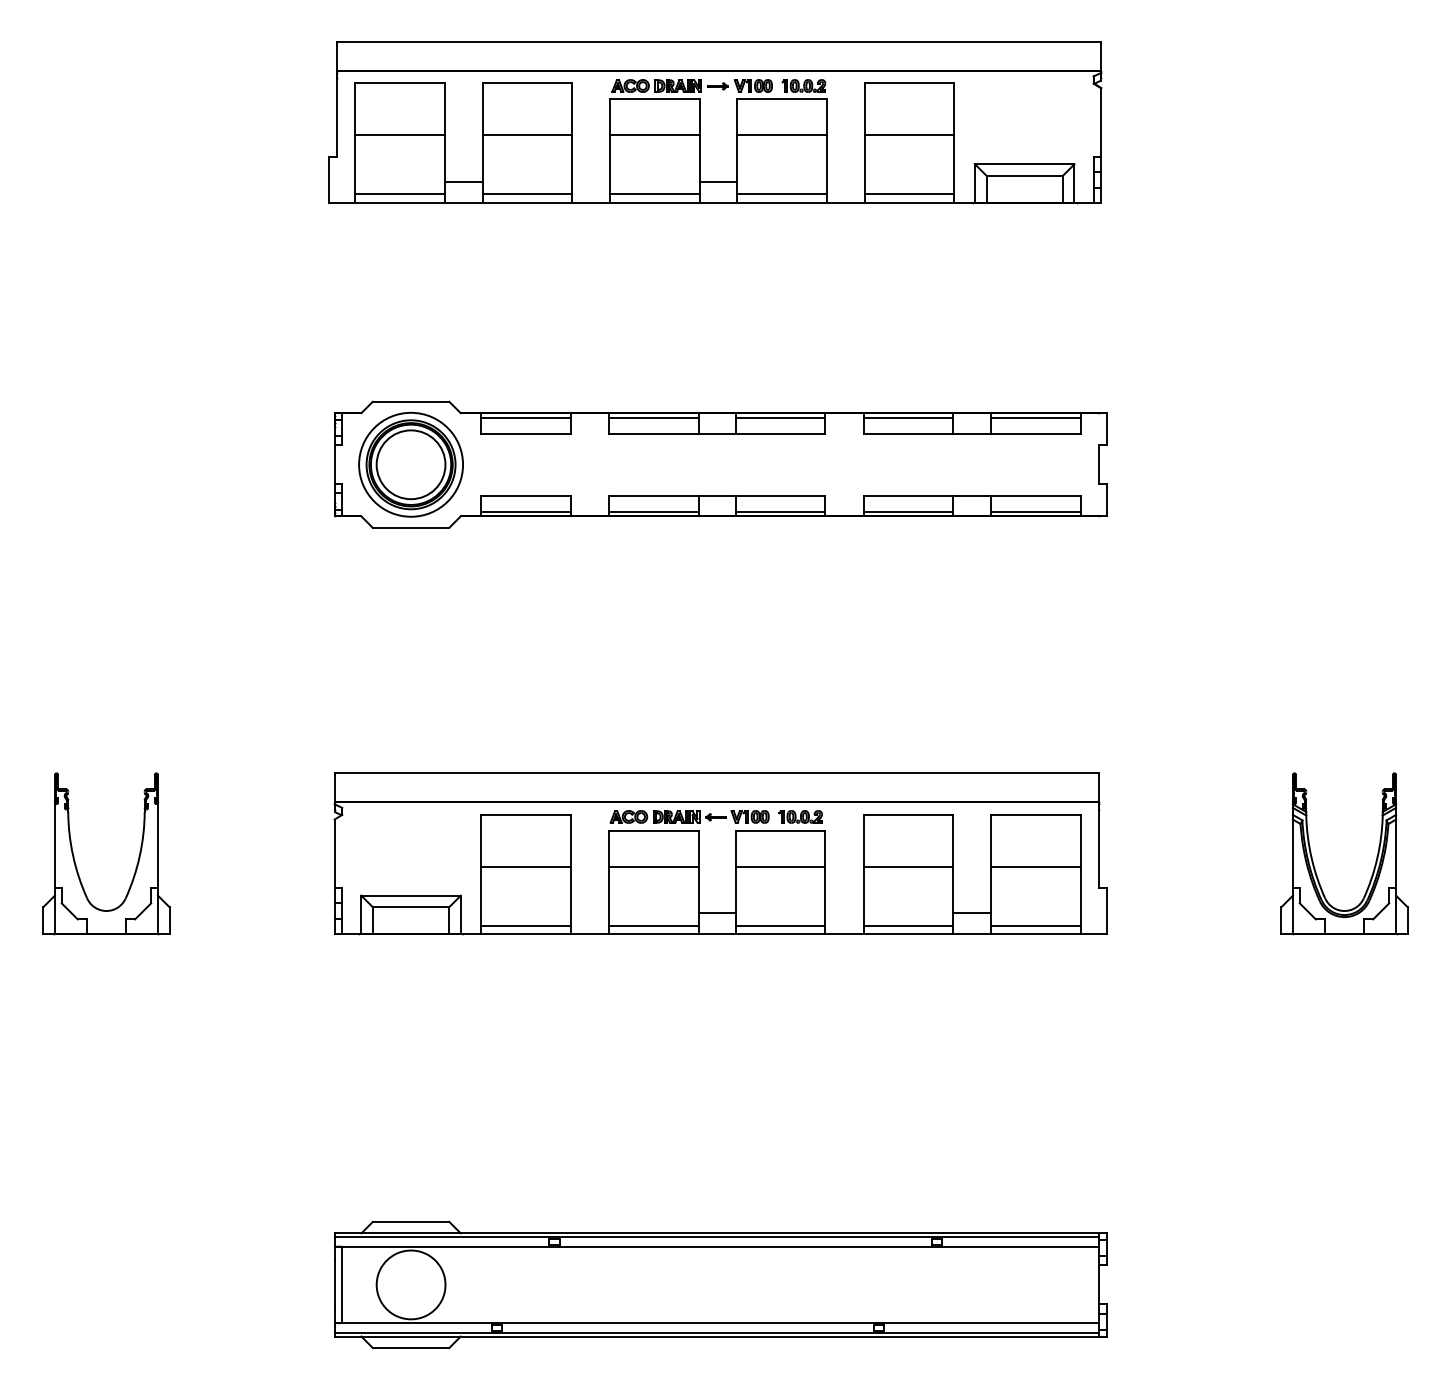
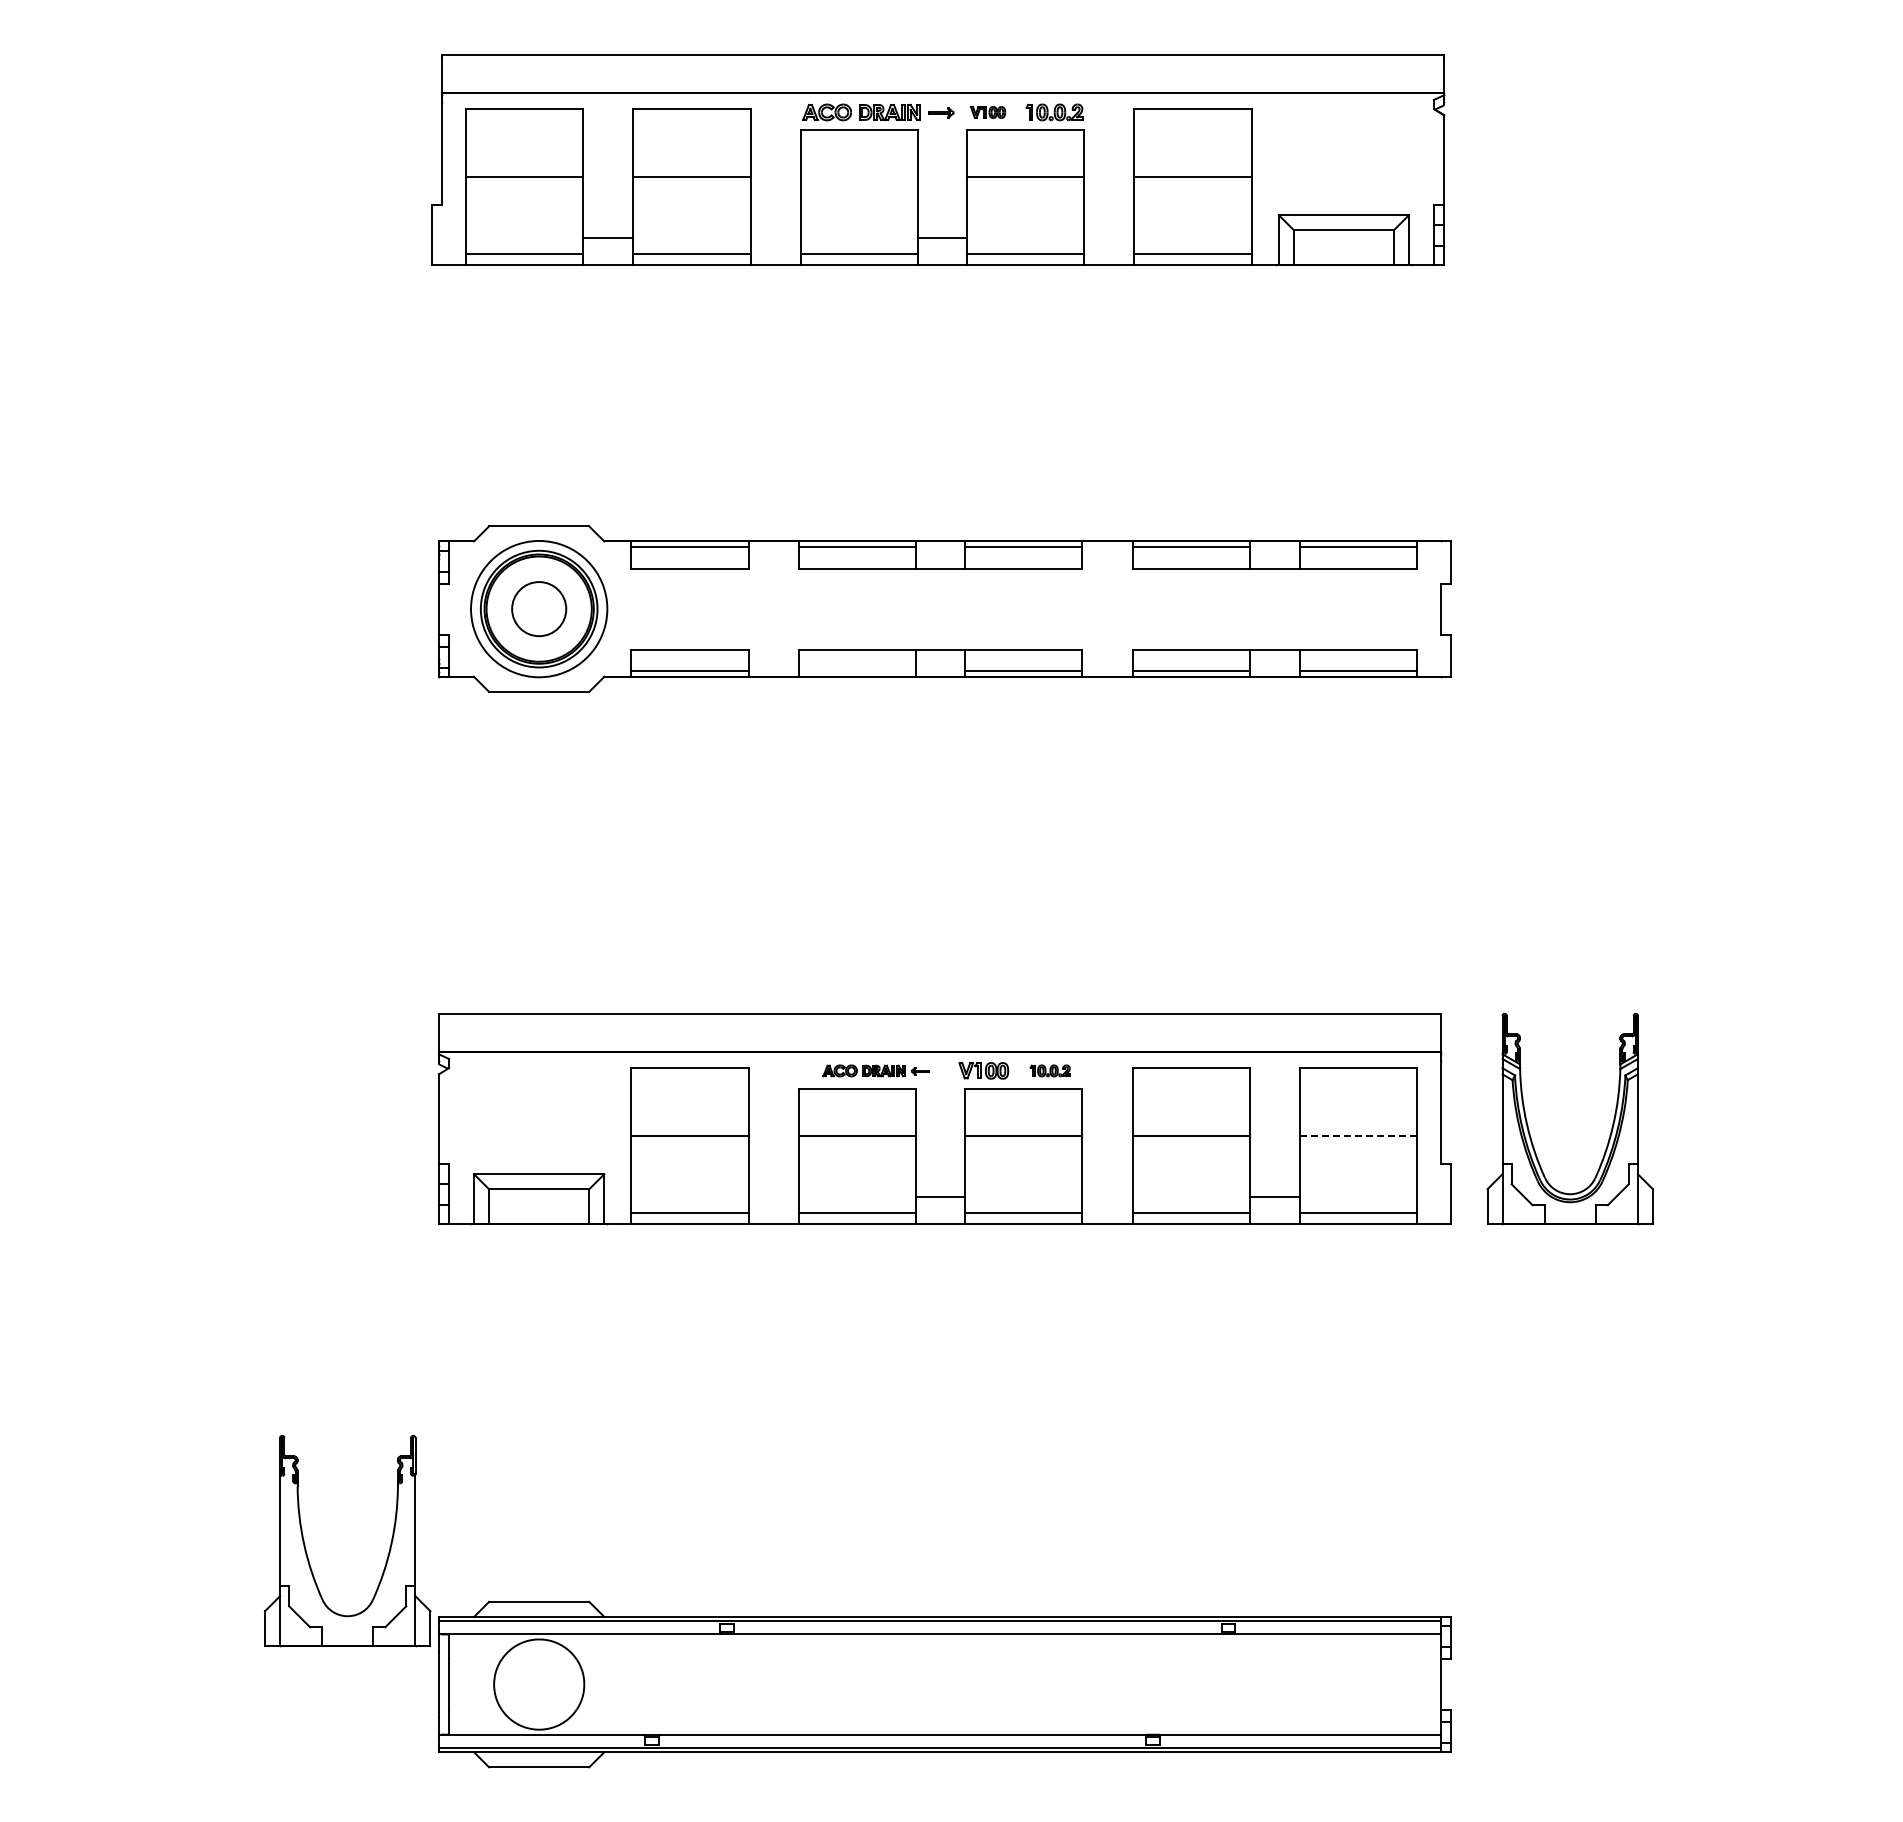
part: (752, 86) -> (987, 112), size x0.7
line: (654, 134) -> (858, 176), removed
circle: (411, 465) -> (539, 609), size x0.6
line: (653, 511) -> (857, 670), removed
part: (667, 816) -> (875, 1070), size x0.7
part: (800, 816) -> (1050, 1070), size x0.7
part: (75, 860) -> (306, 1549), moved
part: (1313, 861) -> (1529, 1129), moved
line: (1035, 866) -> (1358, 1135), solid -> dashed

